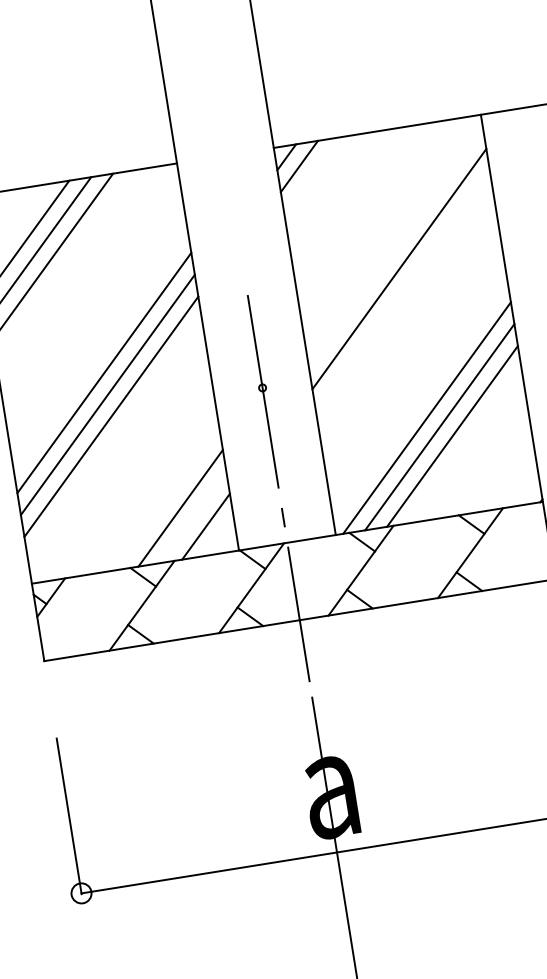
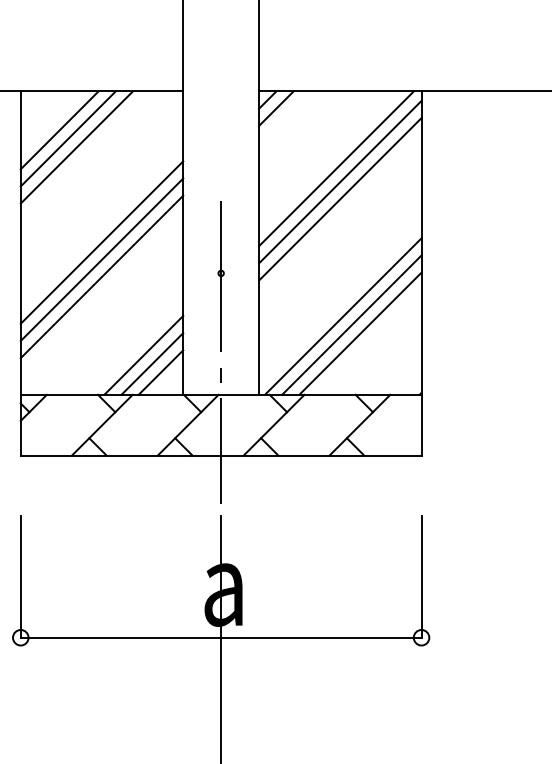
line: (388, 230) -> (336, 168), added
line: (395, 246) -> (340, 181), added
line: (193, 516) -> (152, 363), added

